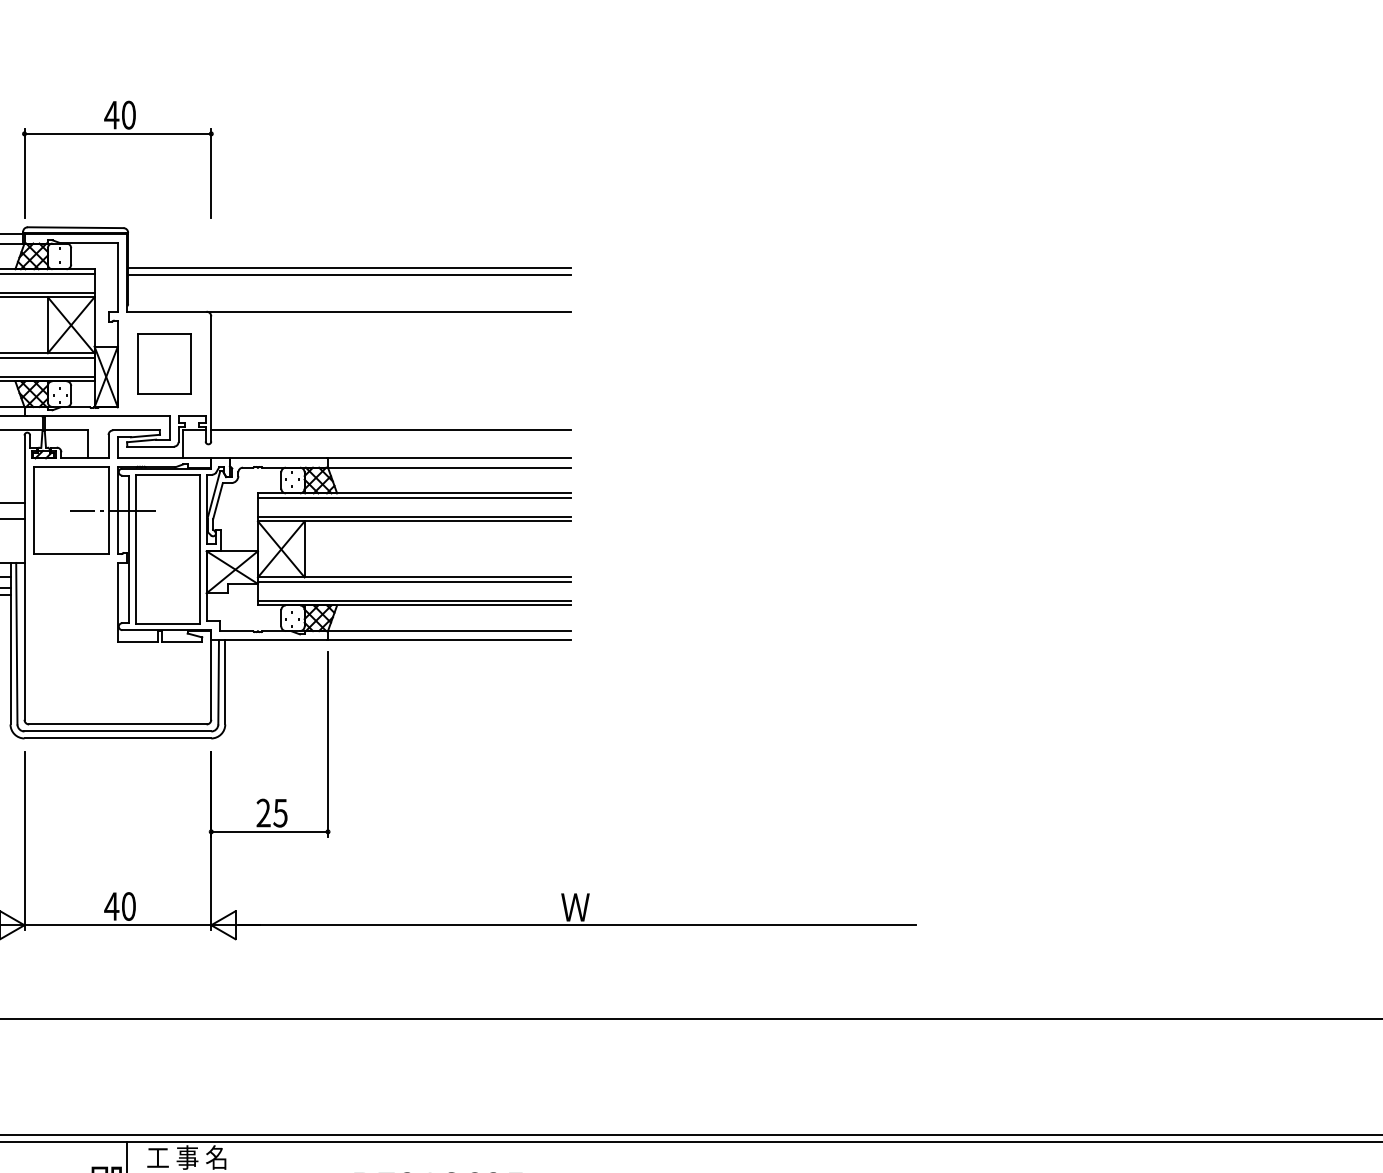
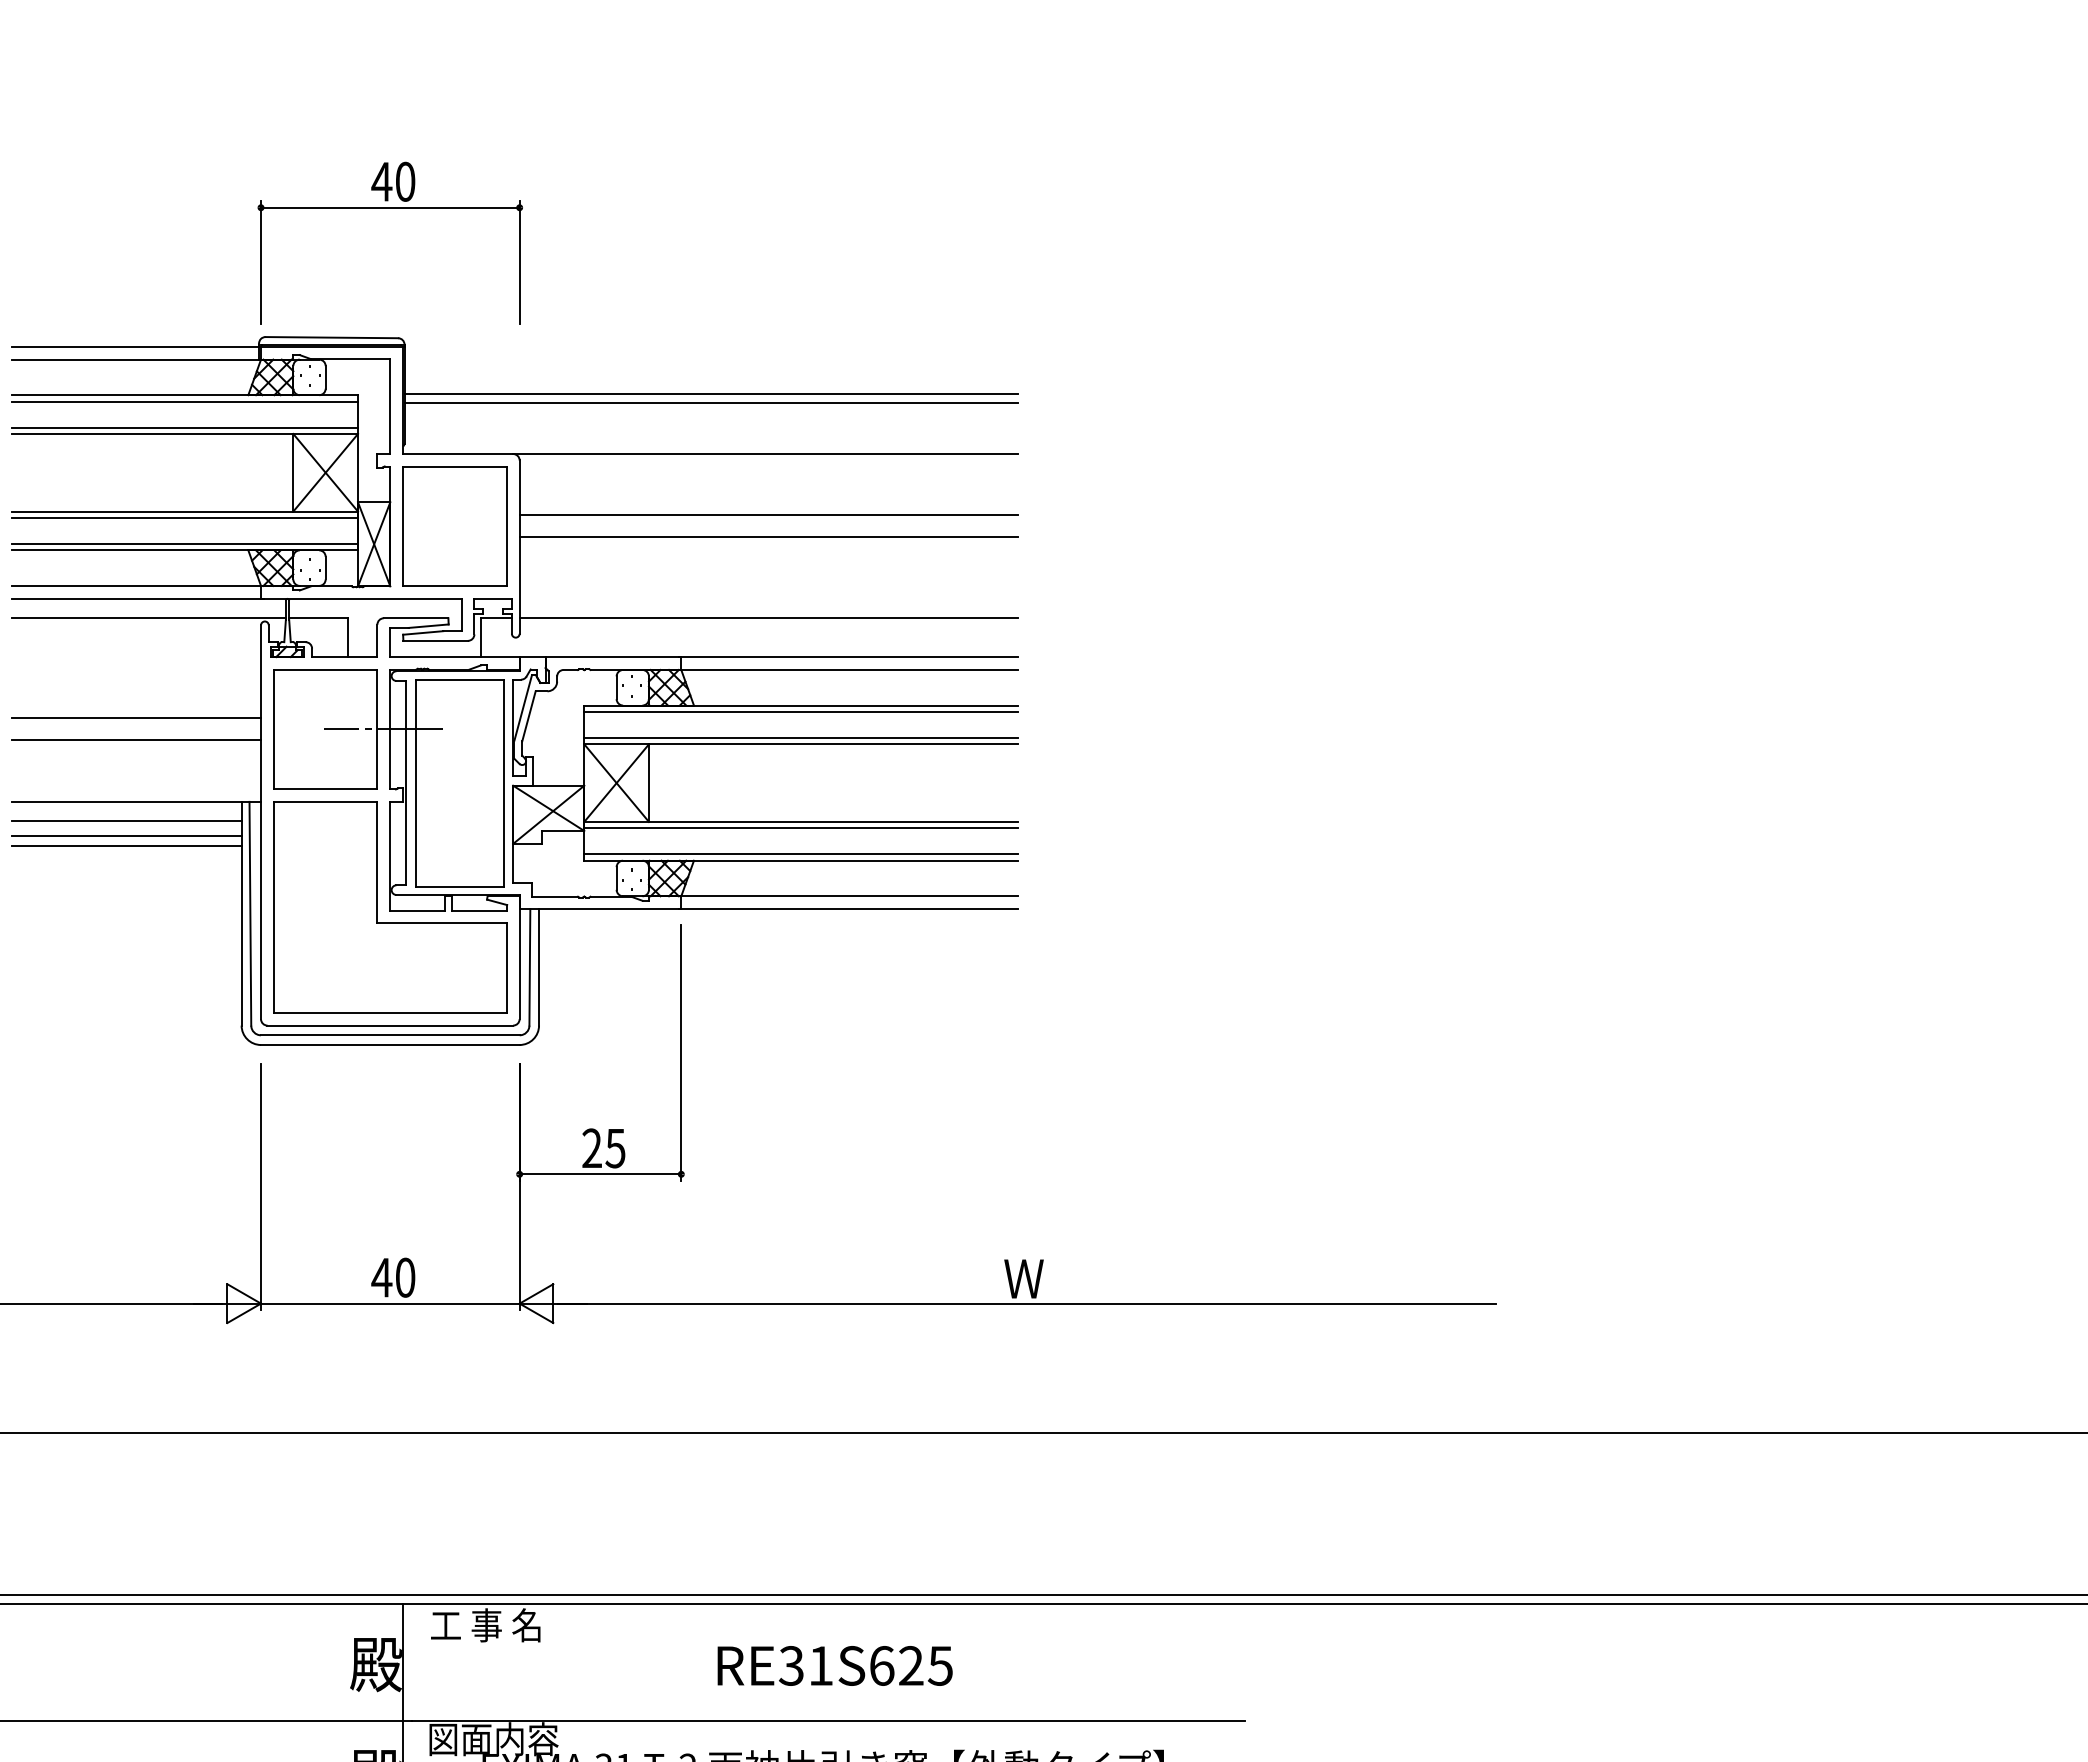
line: (390, 356) -> (768, 515), added
part: (164, 364) -> (454, 526), size x1.43
line: (390, 372) -> (768, 537), added
part: (108, 639) -> (377, 907), added

